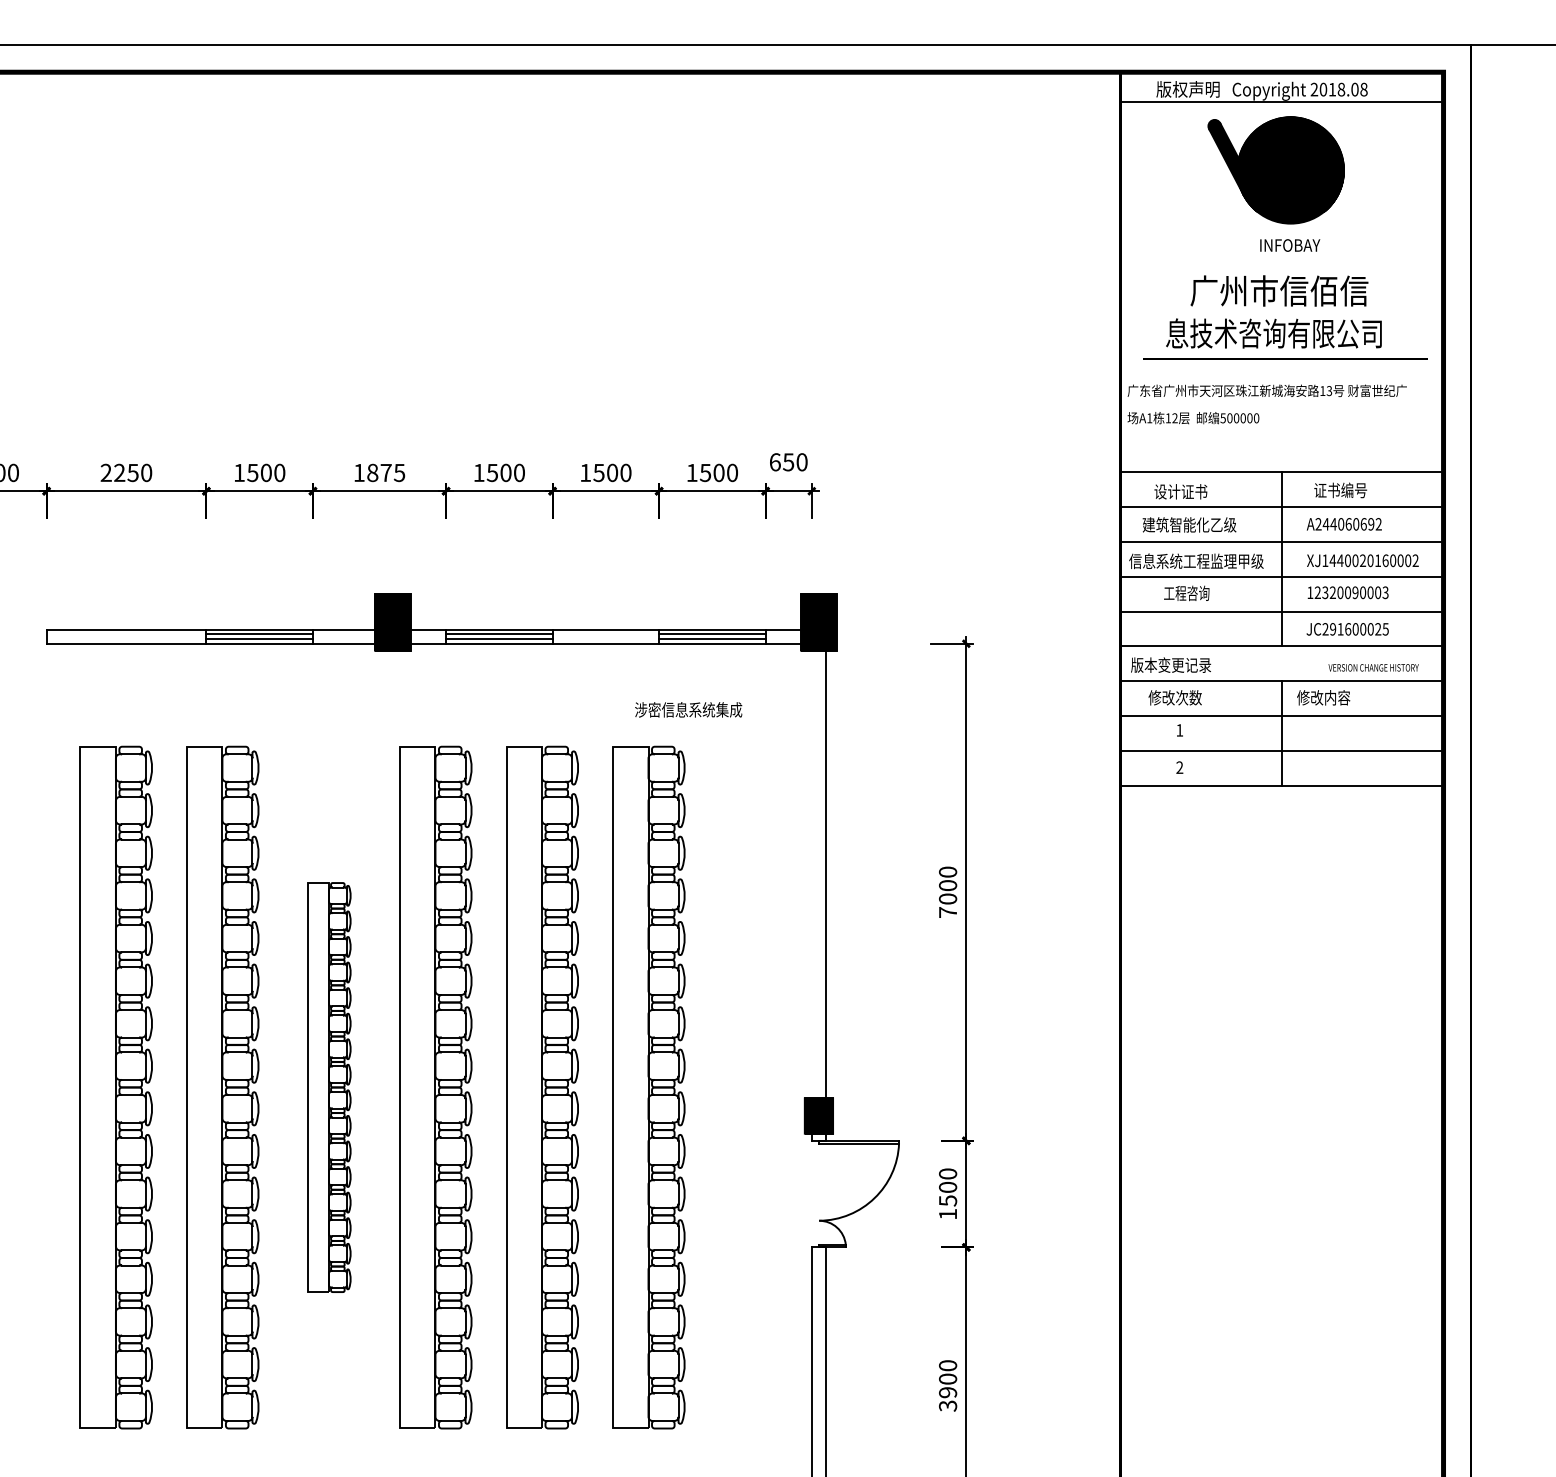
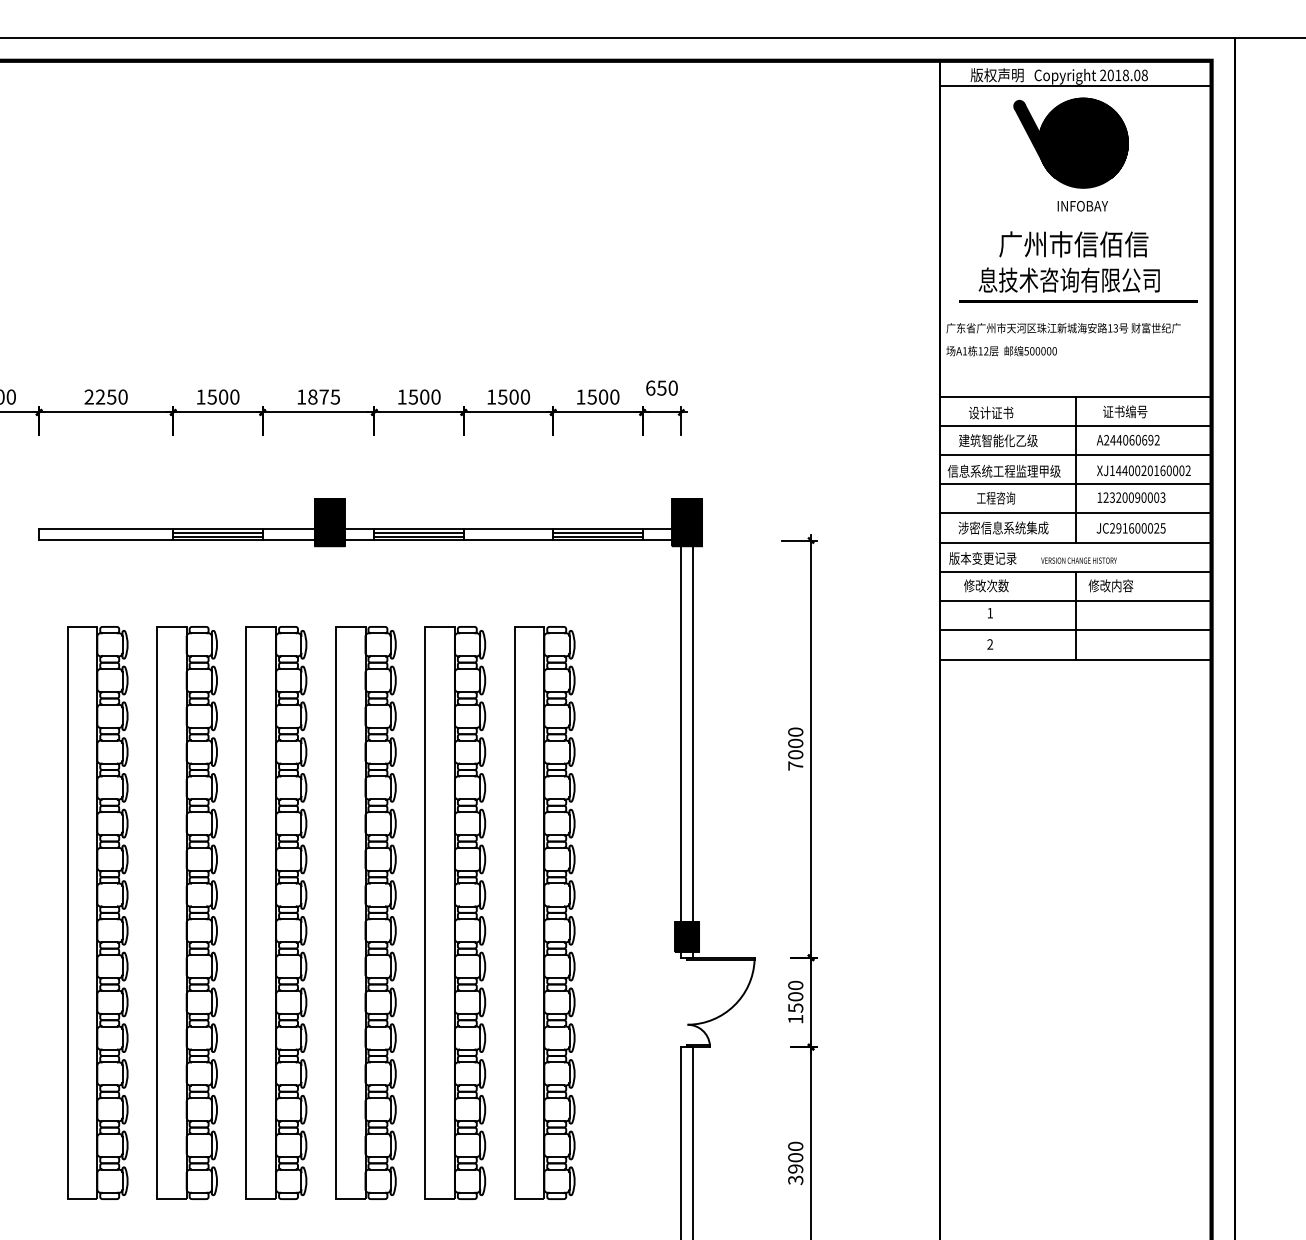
text: (1373, 667) -> (1078, 560), moved
text: (688, 709) -> (1003, 527), moved
line: (811, 874) -> (681, 734), added
part: (328, 1087) -> (275, 912), size x1.67

